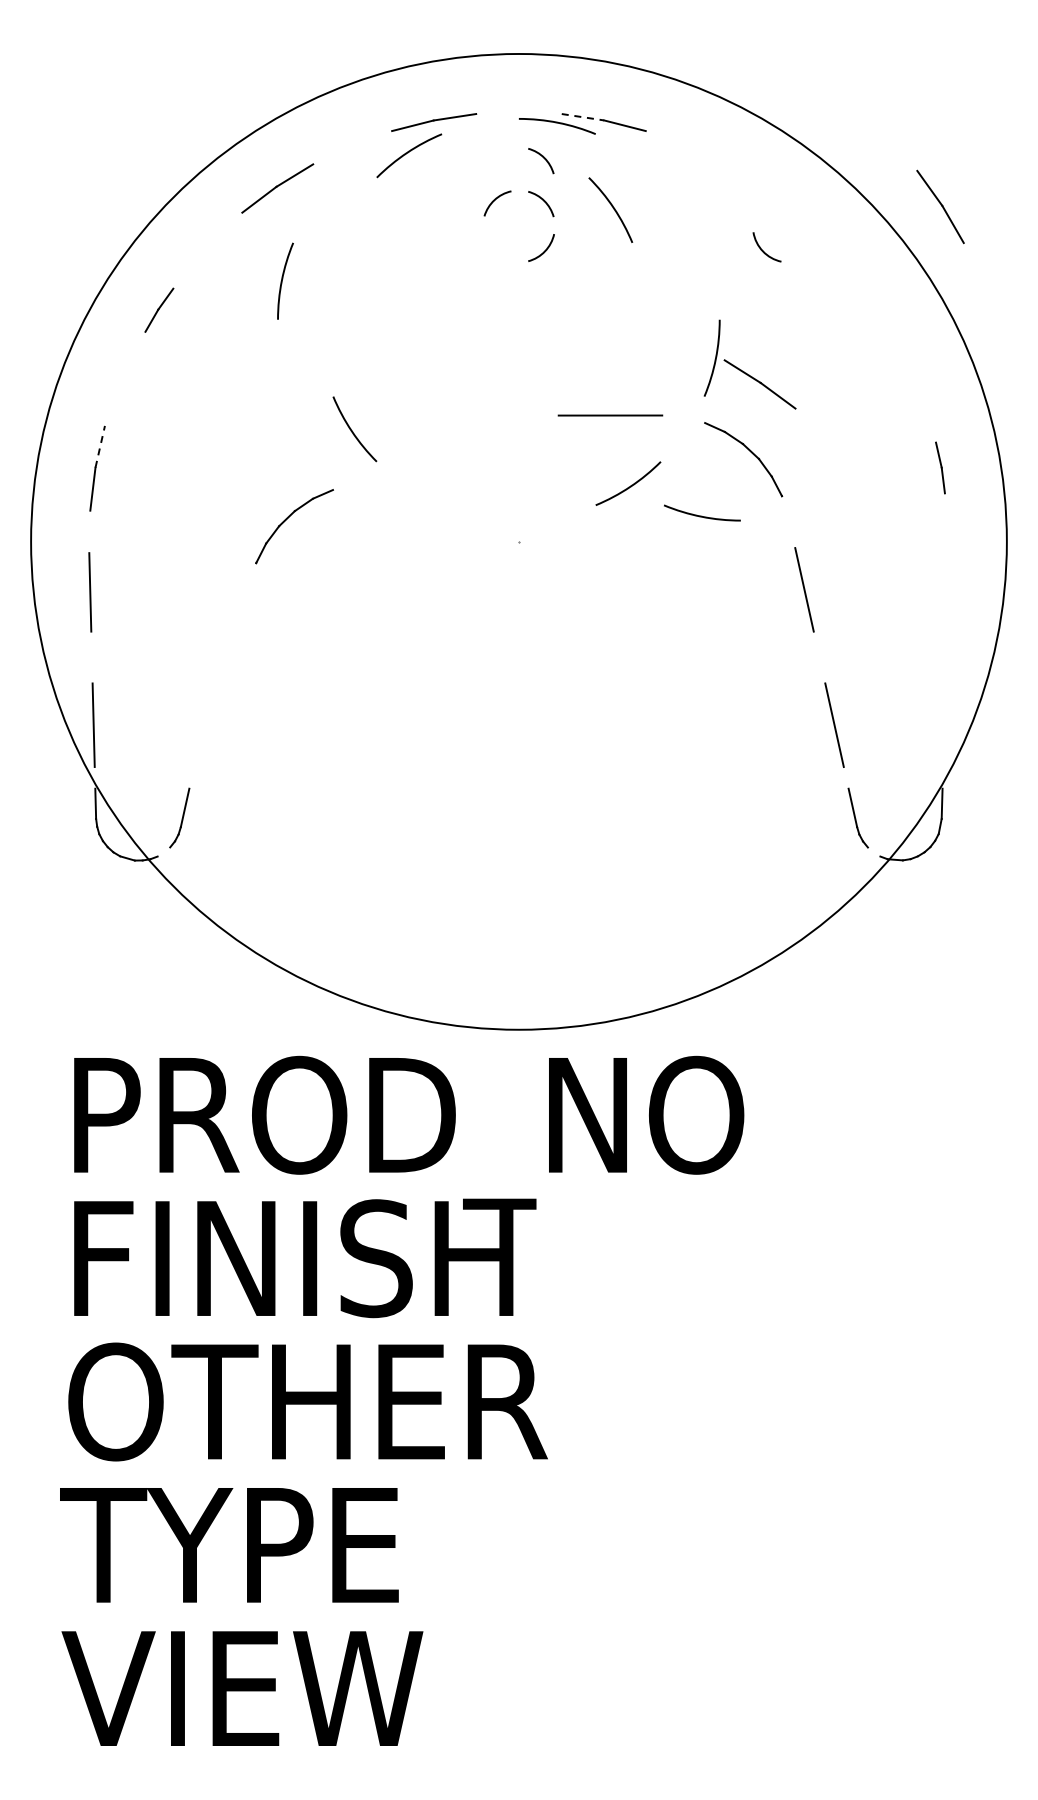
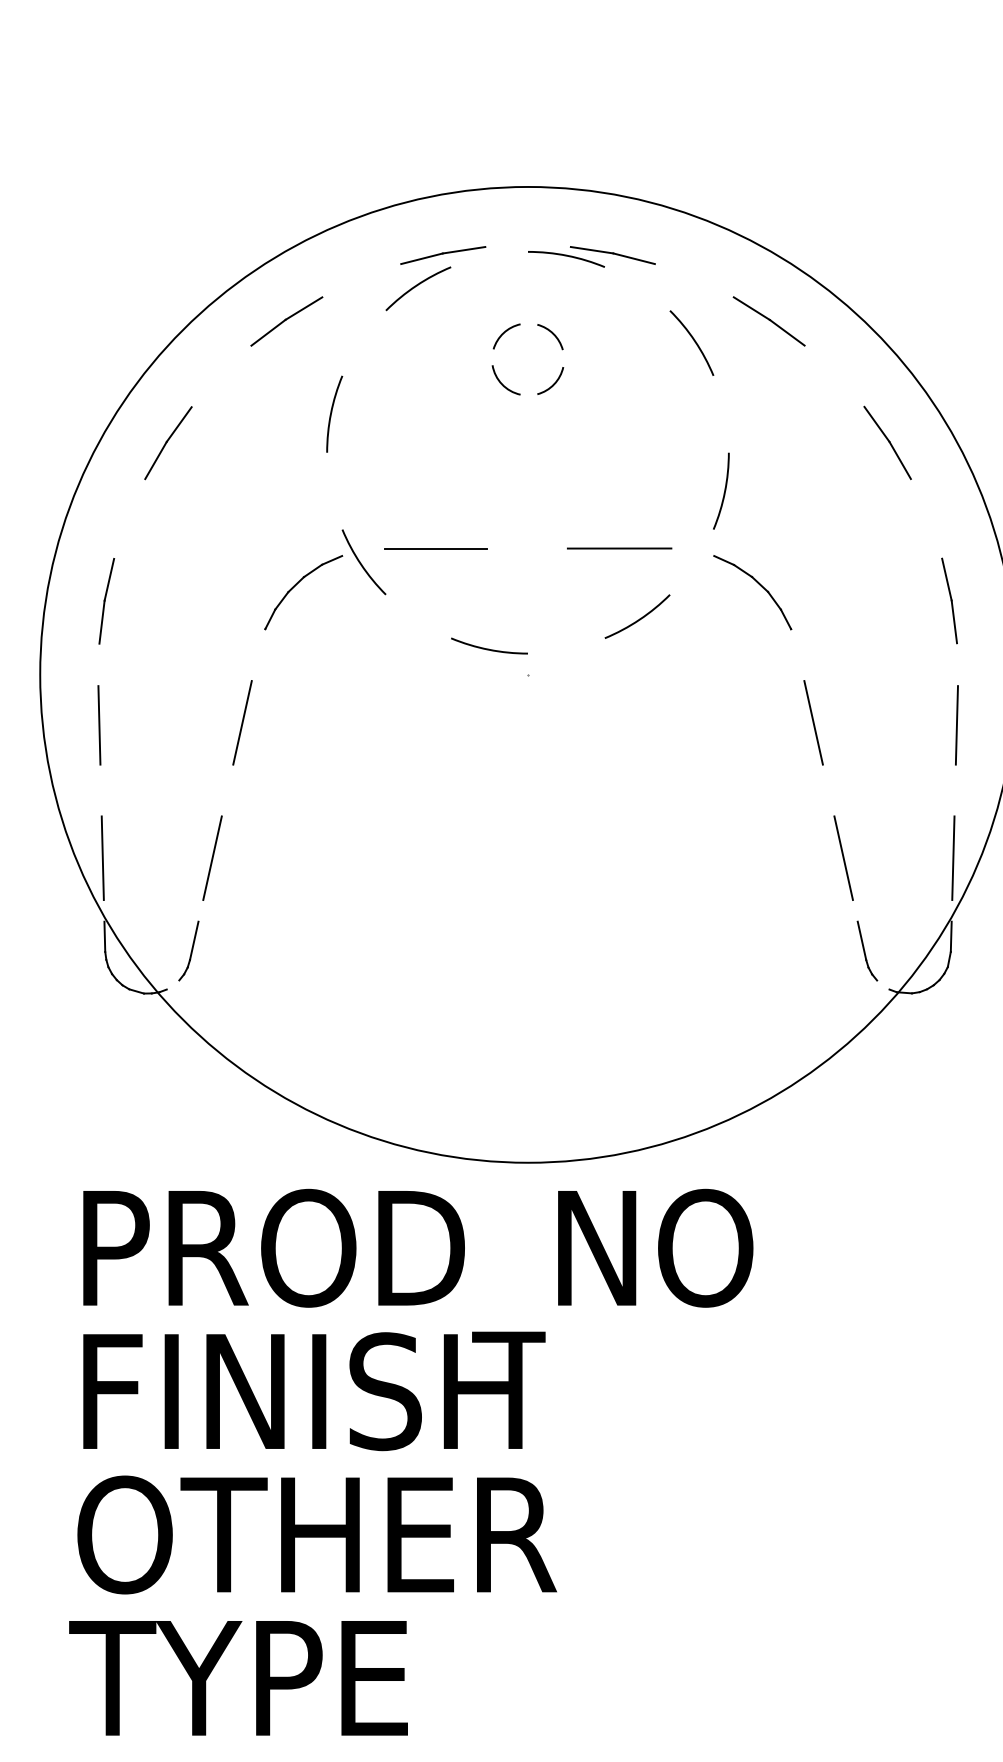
line: (583, 117) -> (592, 250), dashed -> solid
arc: (543, 158) -> (552, 291), removed
part: (940, 206) -> (887, 442), moved
arc: (612, 208) -> (693, 341), moved
arc: (763, 250) -> (502, 383), moved
arc: (283, 279) -> (332, 412), moved
part: (159, 310) -> (168, 443), size x1.67
part: (759, 384) -> (768, 321), moved
line: (426, 415) -> (435, 548), added
line: (100, 446) -> (109, 579), dashed -> solid
part: (940, 467) -> (949, 600), size x1.67
arc: (701, 515) -> (488, 648), moved
part: (287, 519) -> (296, 585), moved
line: (233, 589) -> (242, 722), added
line: (947, 592) -> (956, 725), added
line: (203, 725) -> (212, 858), added
line: (944, 725) -> (953, 858), added

